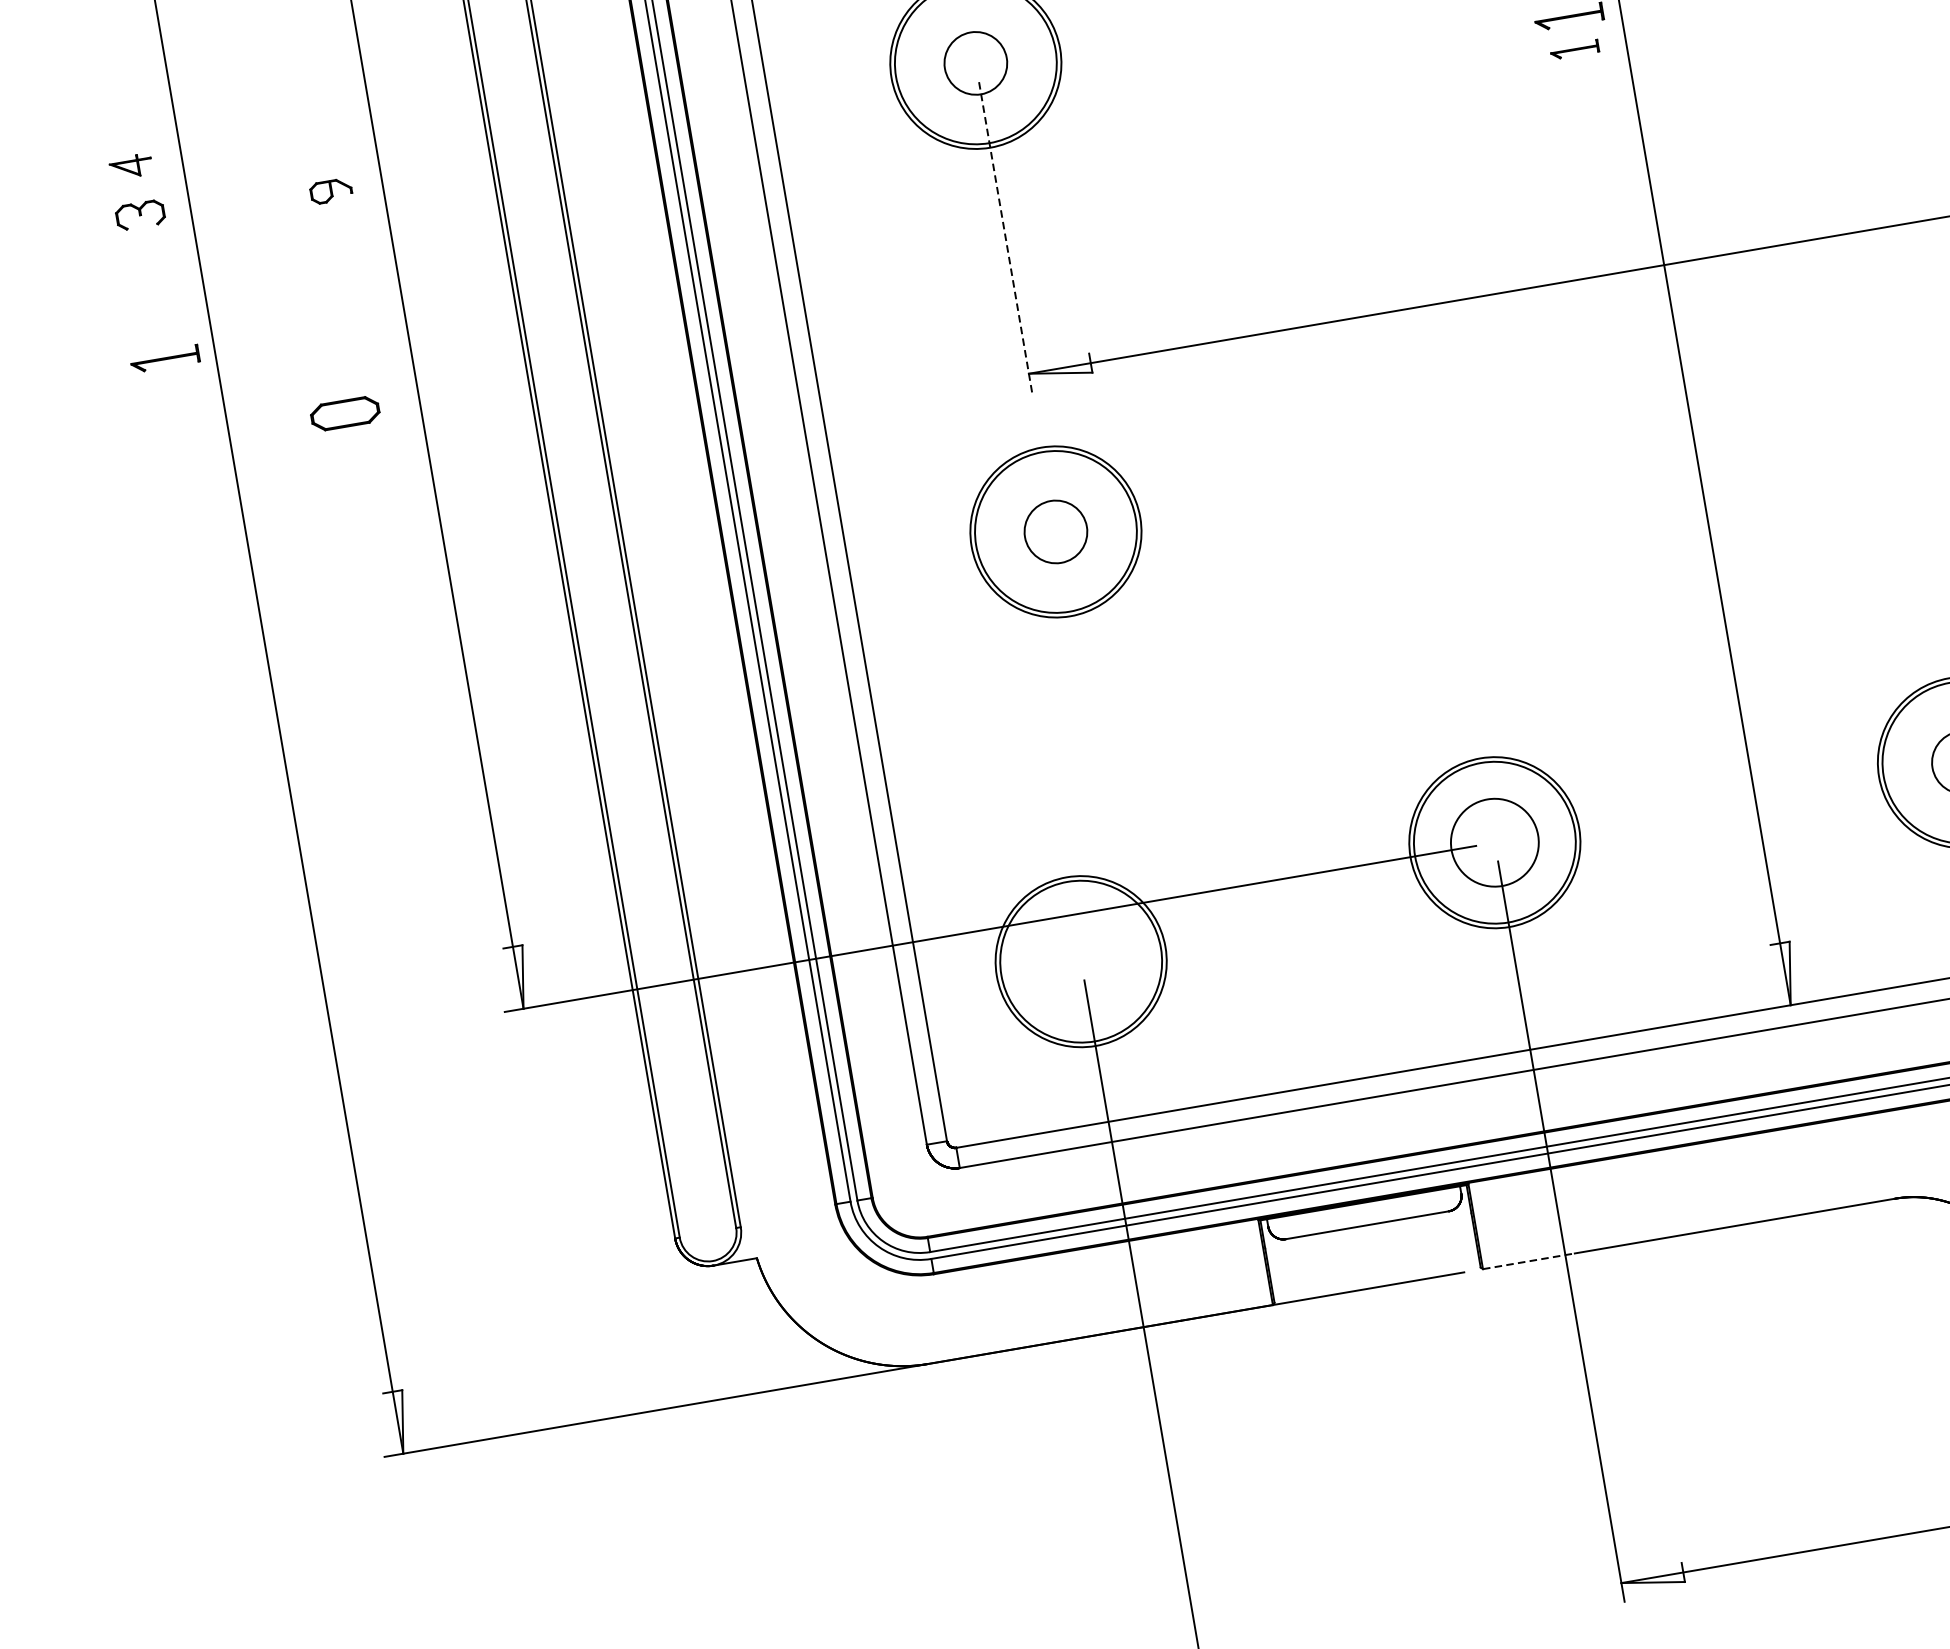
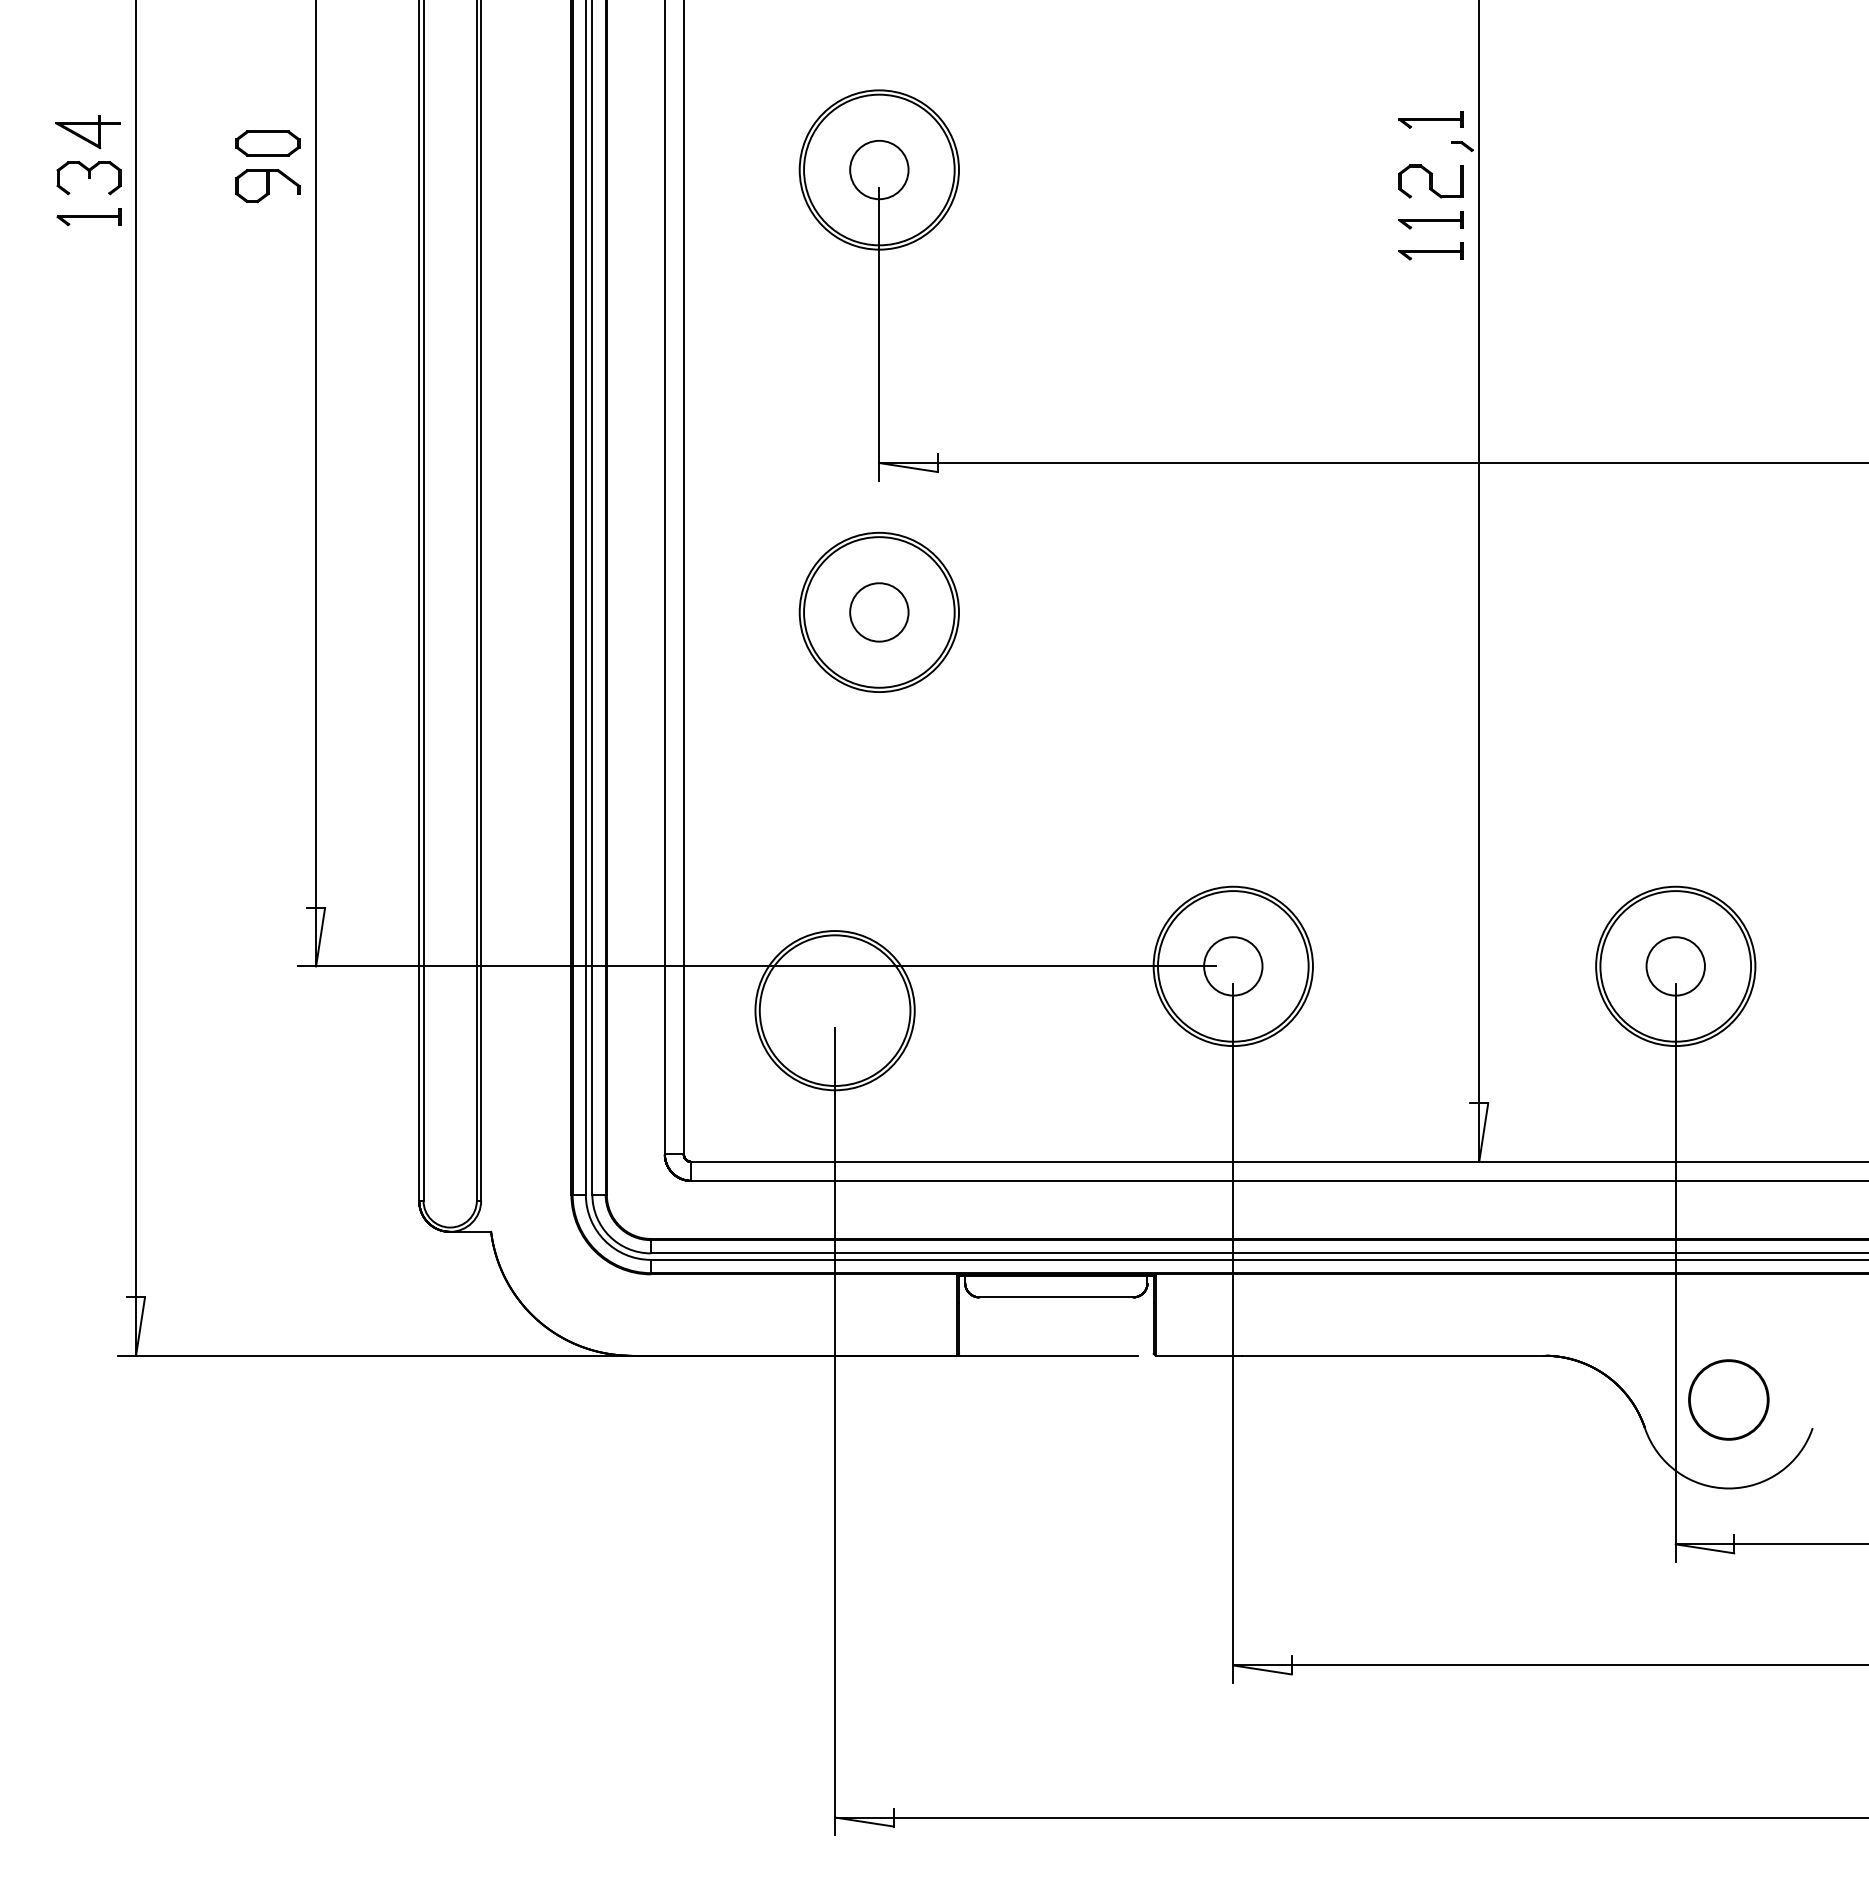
part: (1574, 49) -> (1430, 251), size x1.43
part: (130, 167) -> (87, 132), size x1.67
part: (330, 191) -> (267, 186), size x1.67
part: (139, 215) -> (88, 178), size x1.43
line: (1005, 237) -> (879, 334), dashed -> solid
part: (164, 359) -> (88, 217), moved
part: (344, 413) -> (267, 143), moved
circle: (1495, 842) -> (1233, 966), size x0.71
line: (1529, 1260) -> (1199, 1355), dashed -> solid

